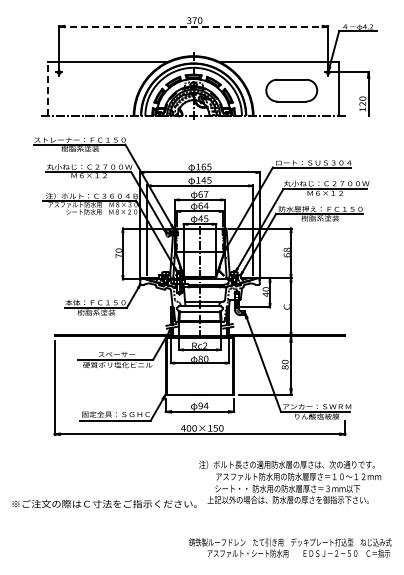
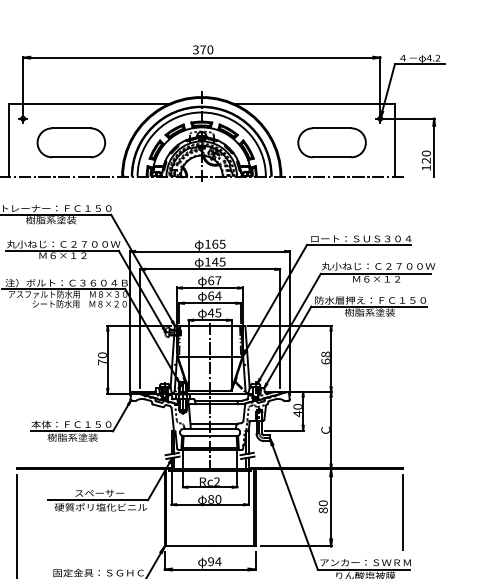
line: (194, 26) -> (202, 57), dashed -> solid
line: (48, 88) -> (8, 139), dashed -> solid
part: (95, 90) -> (71, 142), added
line: (345, 368) -> (403, 511), added

